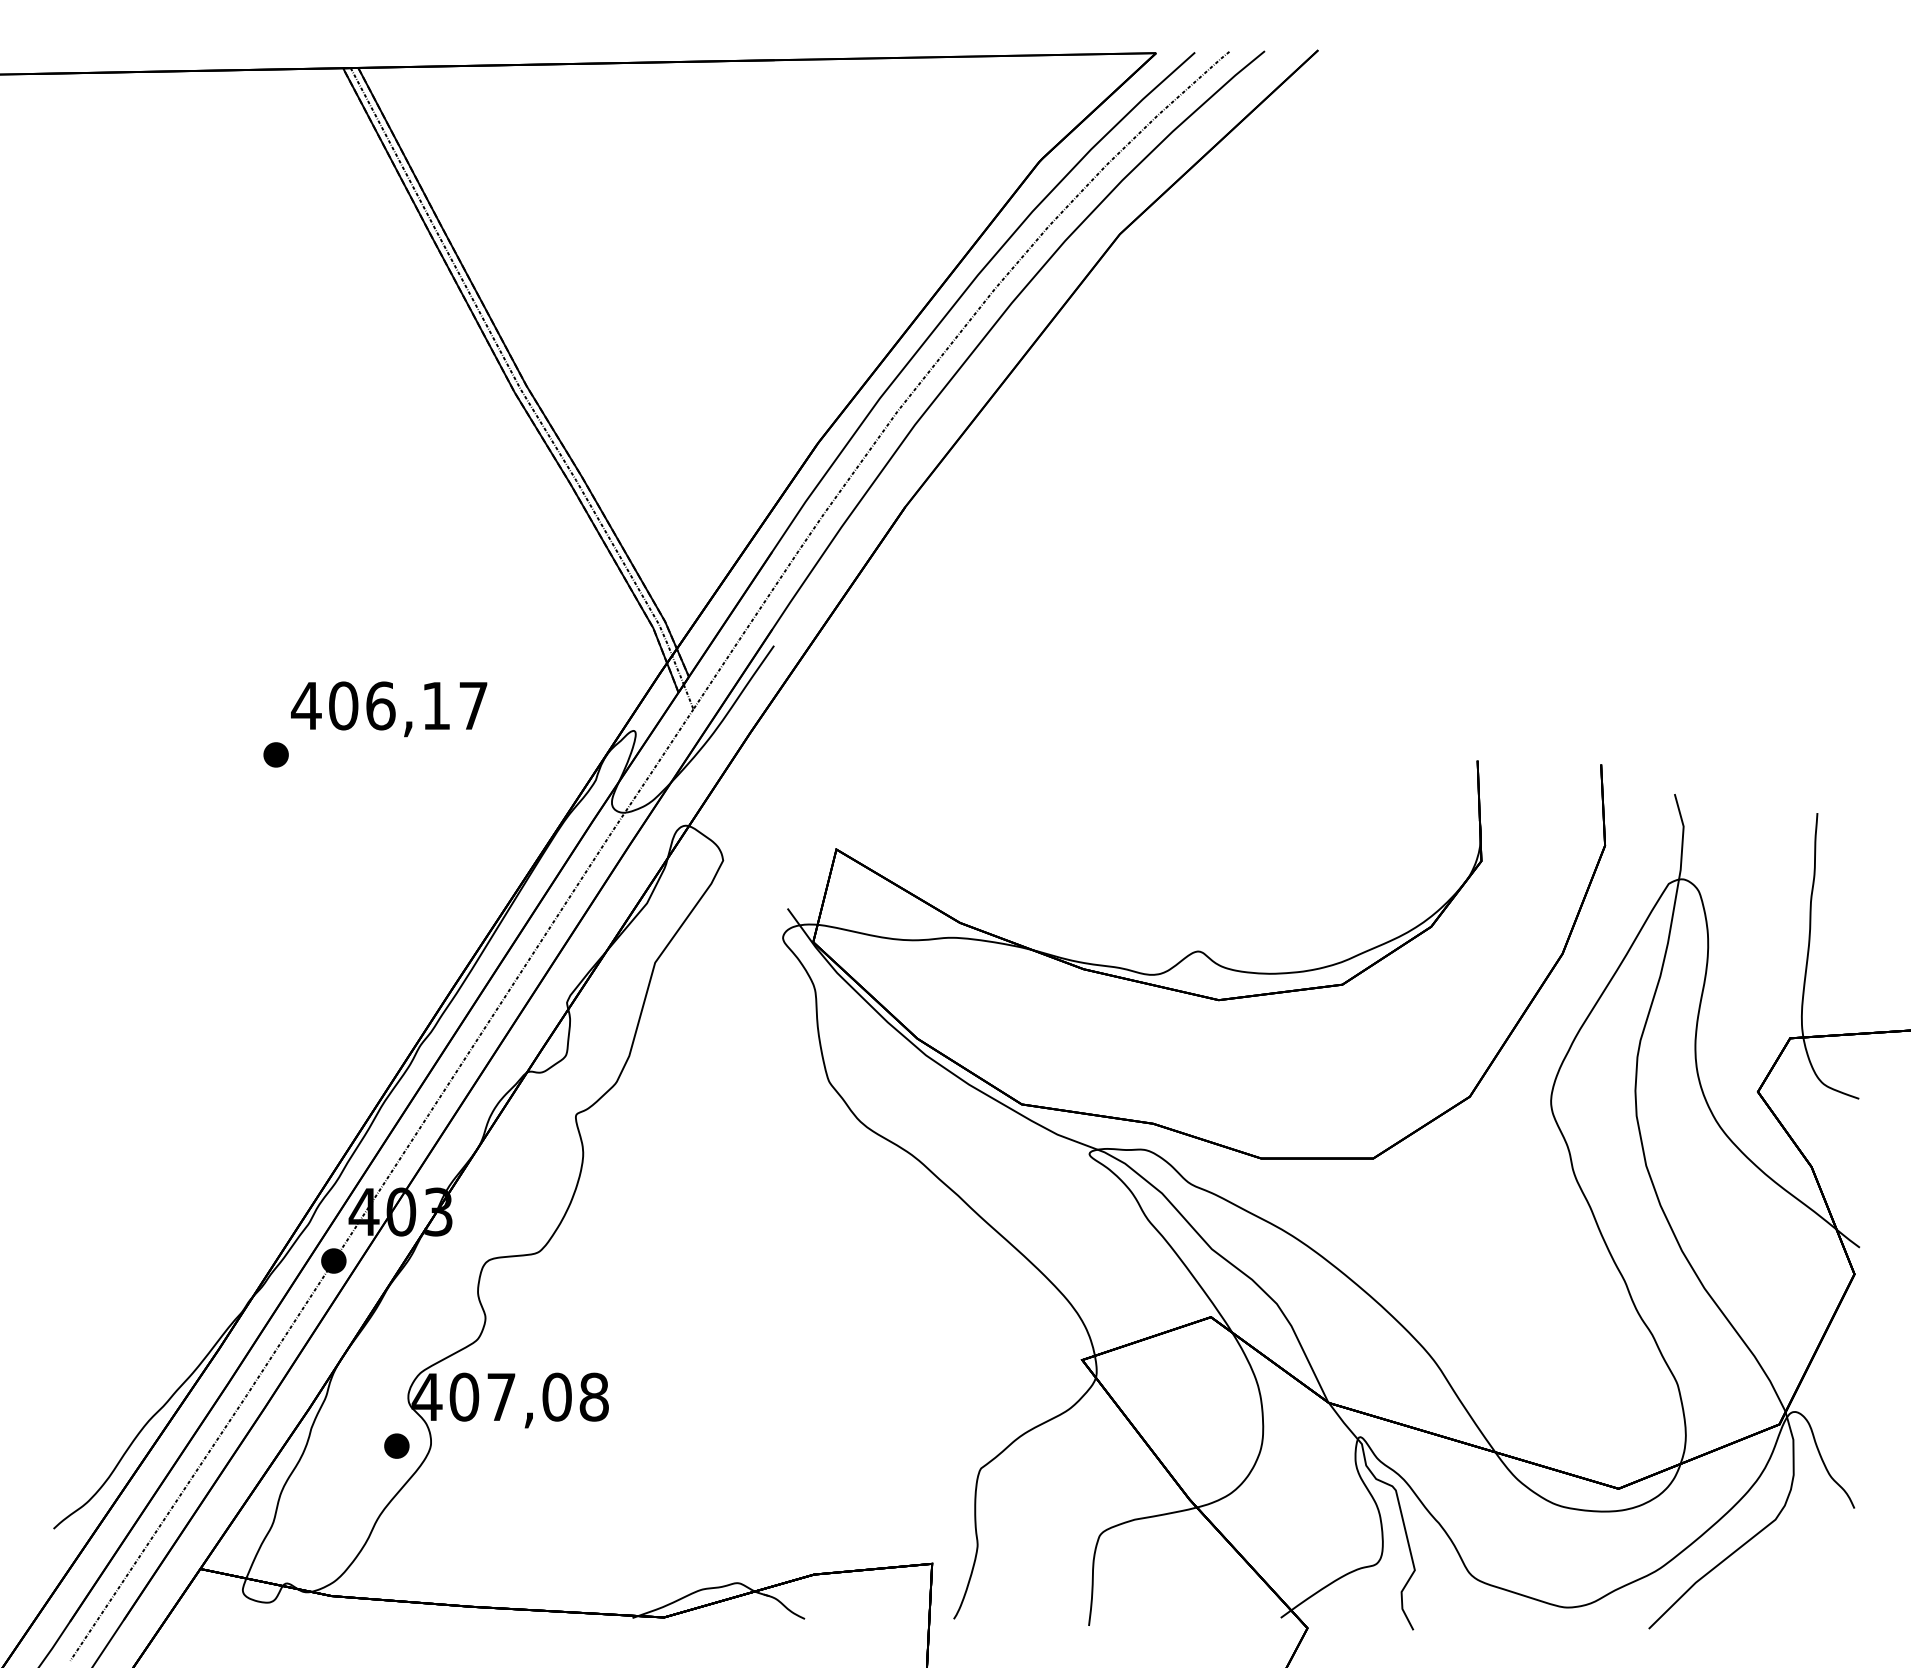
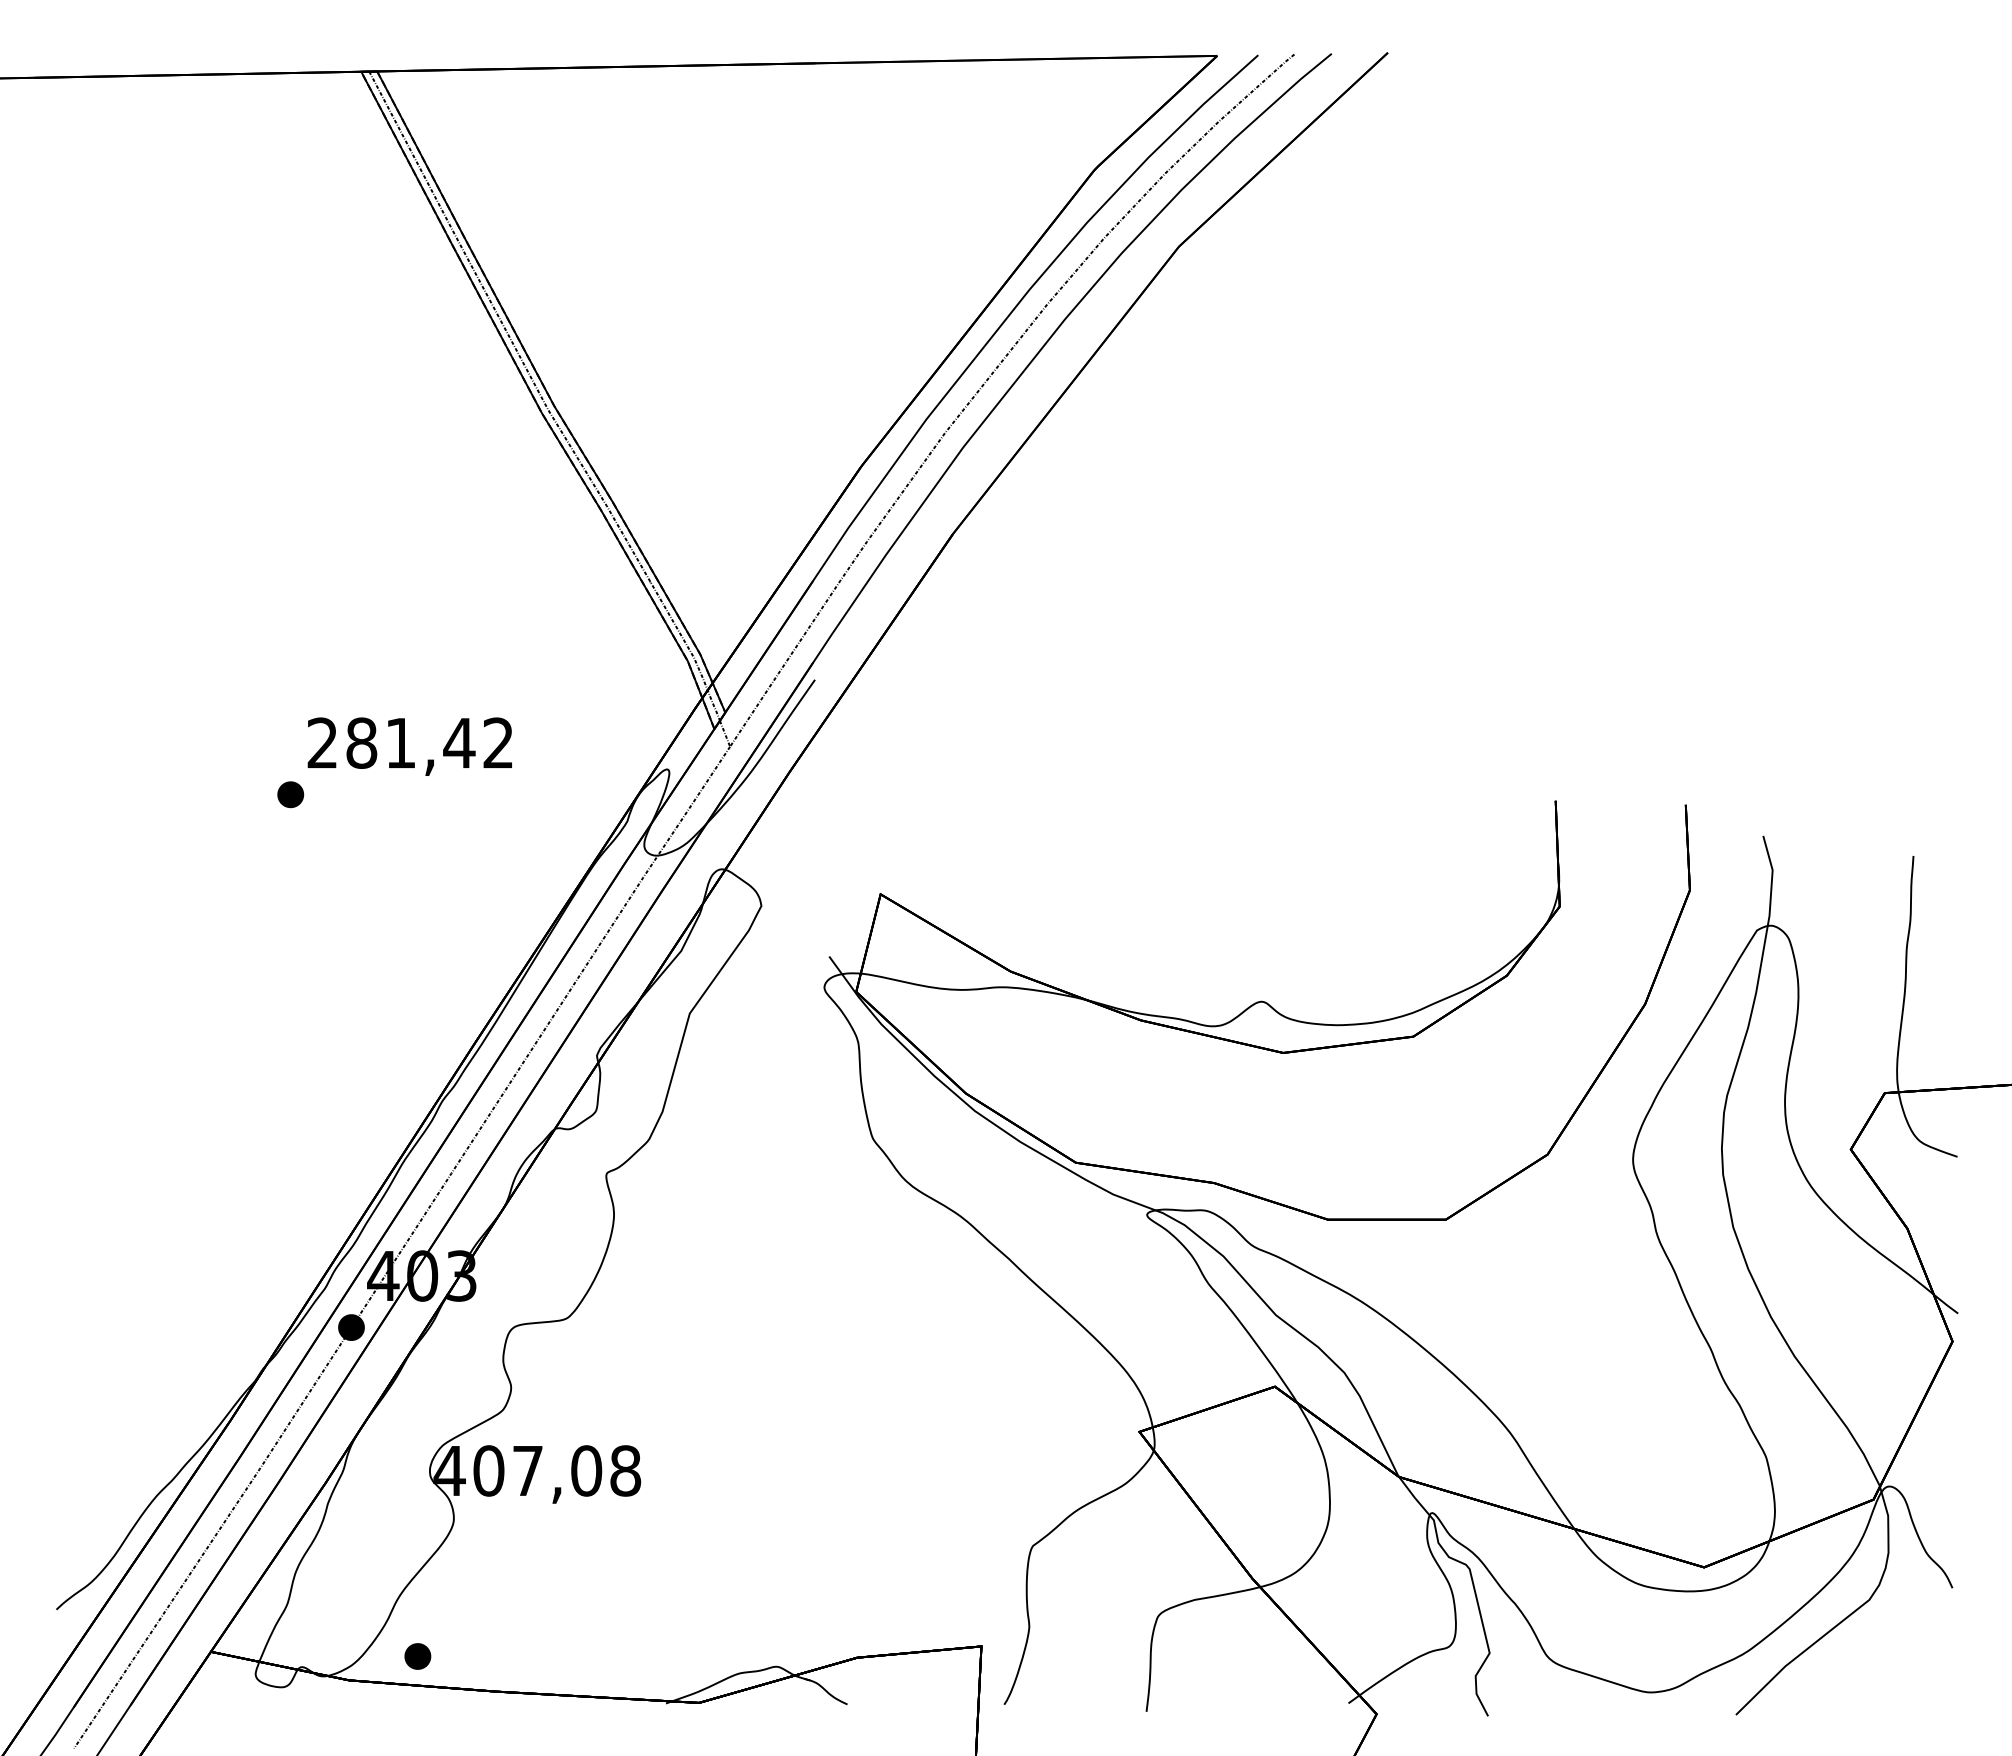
text: (388, 705) -> (409, 742), 406,17 -> 281,42
part: (396, 1446) -> (417, 1656), moved

